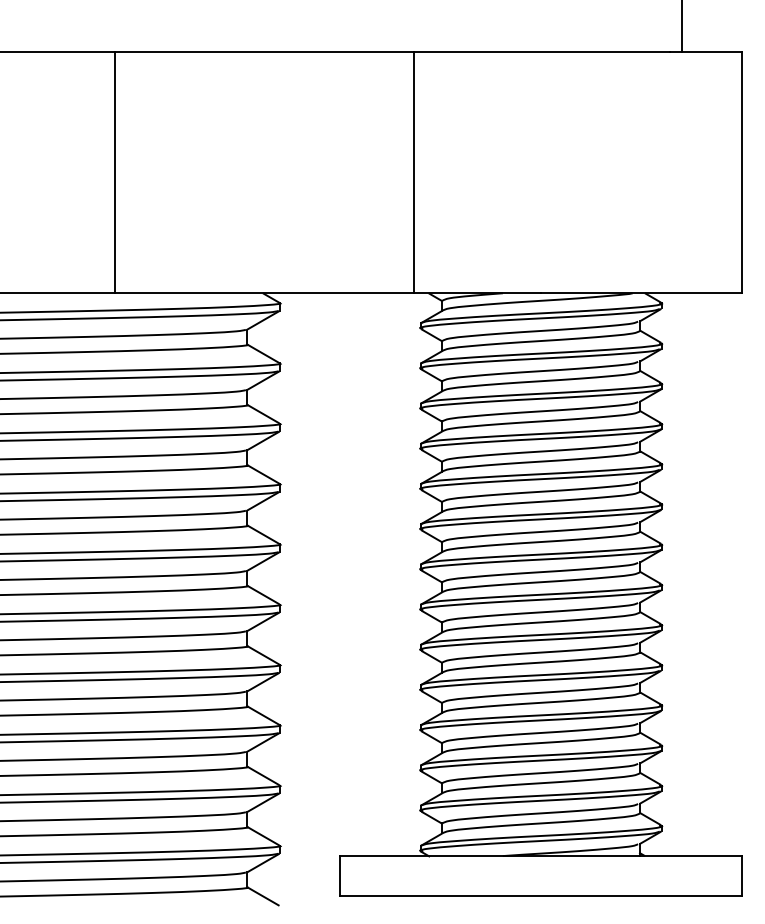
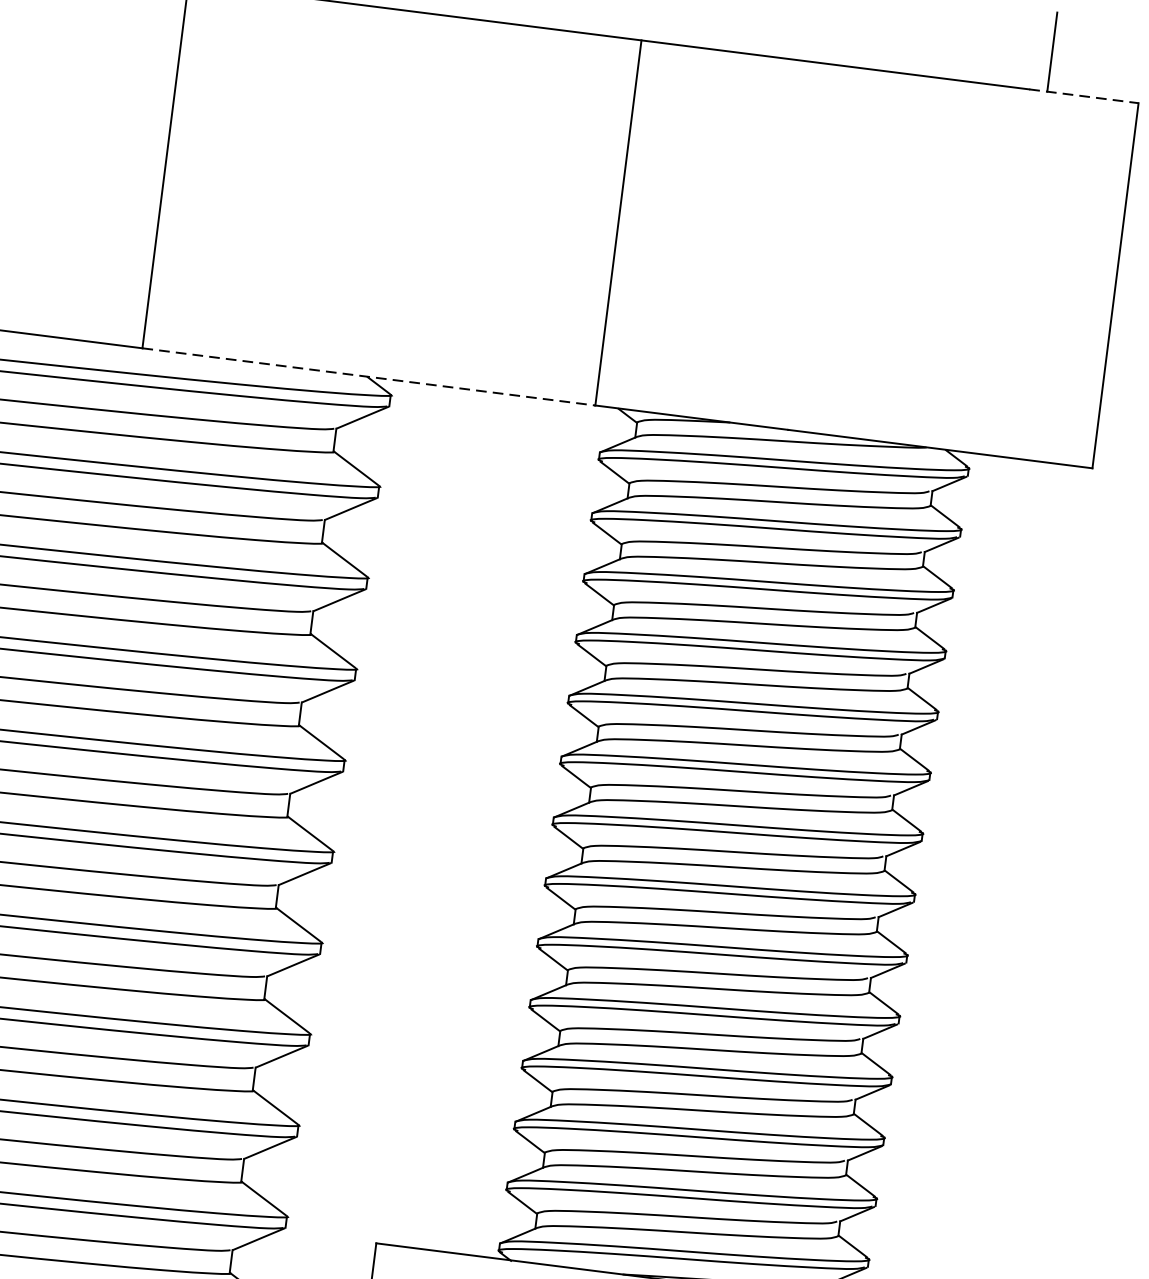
line: (706, 52) -> (1084, 97), solid -> dashed
line: (264, 293) -> (369, 377), solid -> dashed

